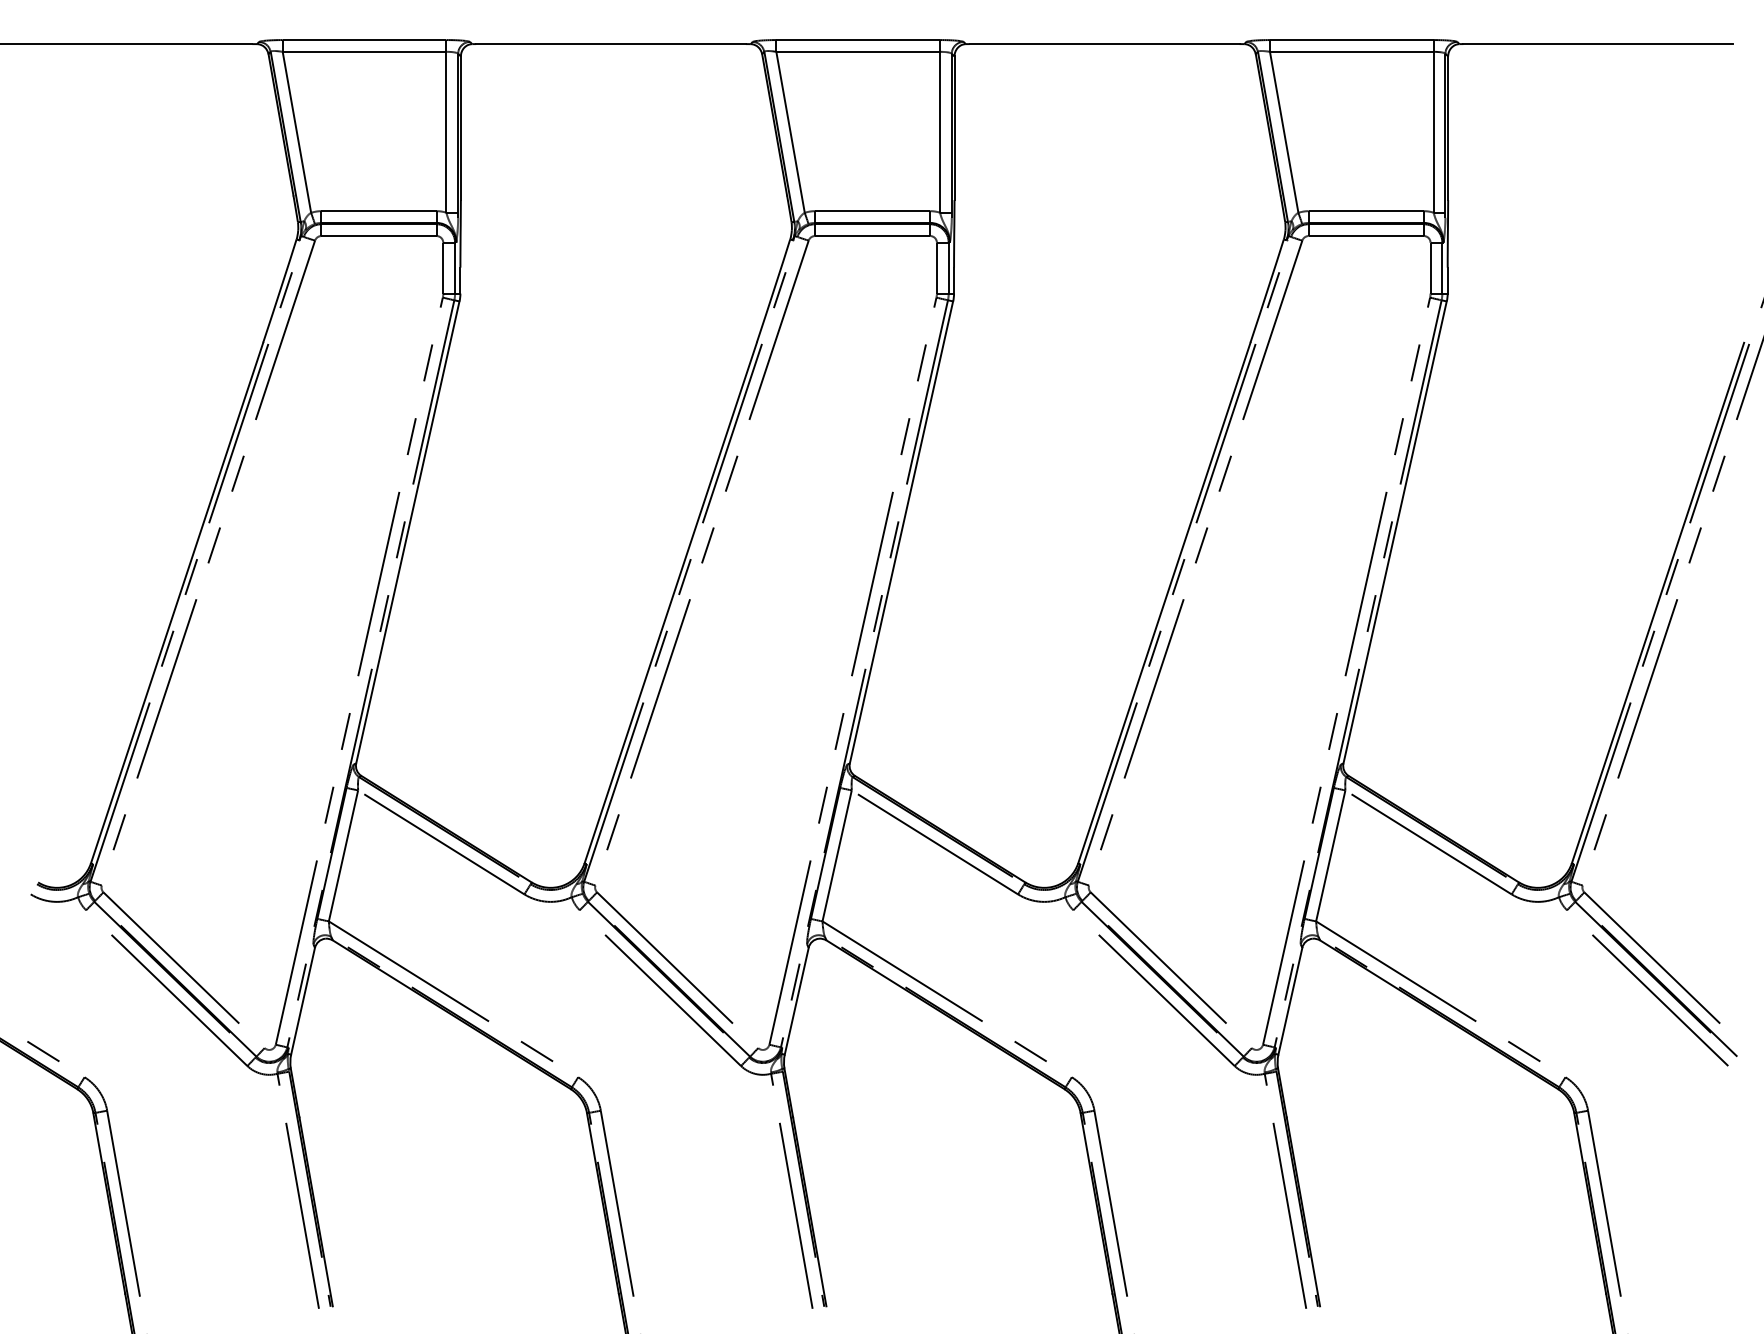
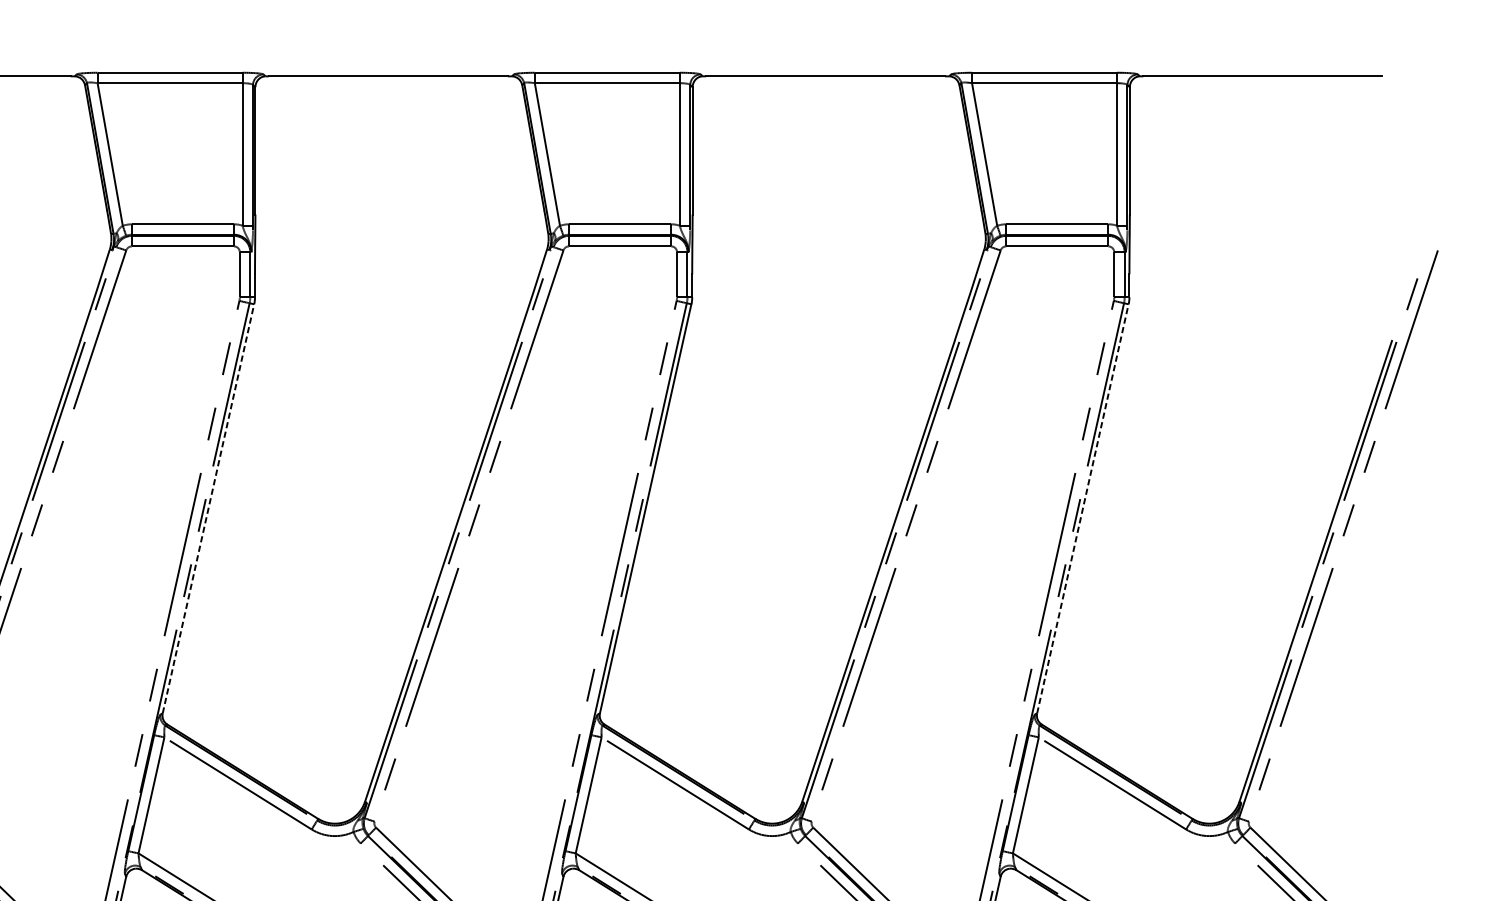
line: (407, 532) -> (208, 508), solid -> dashed
line: (1395, 532) -> (1083, 508), solid -> dashed

